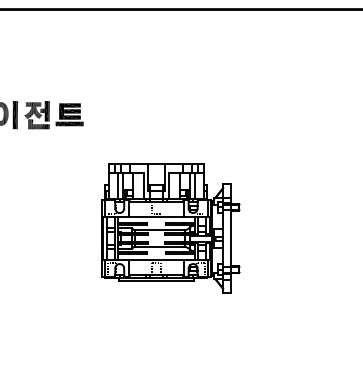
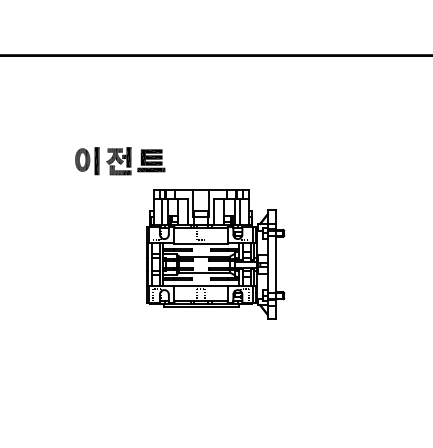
part: (170, 228) -> (215, 254), moved

